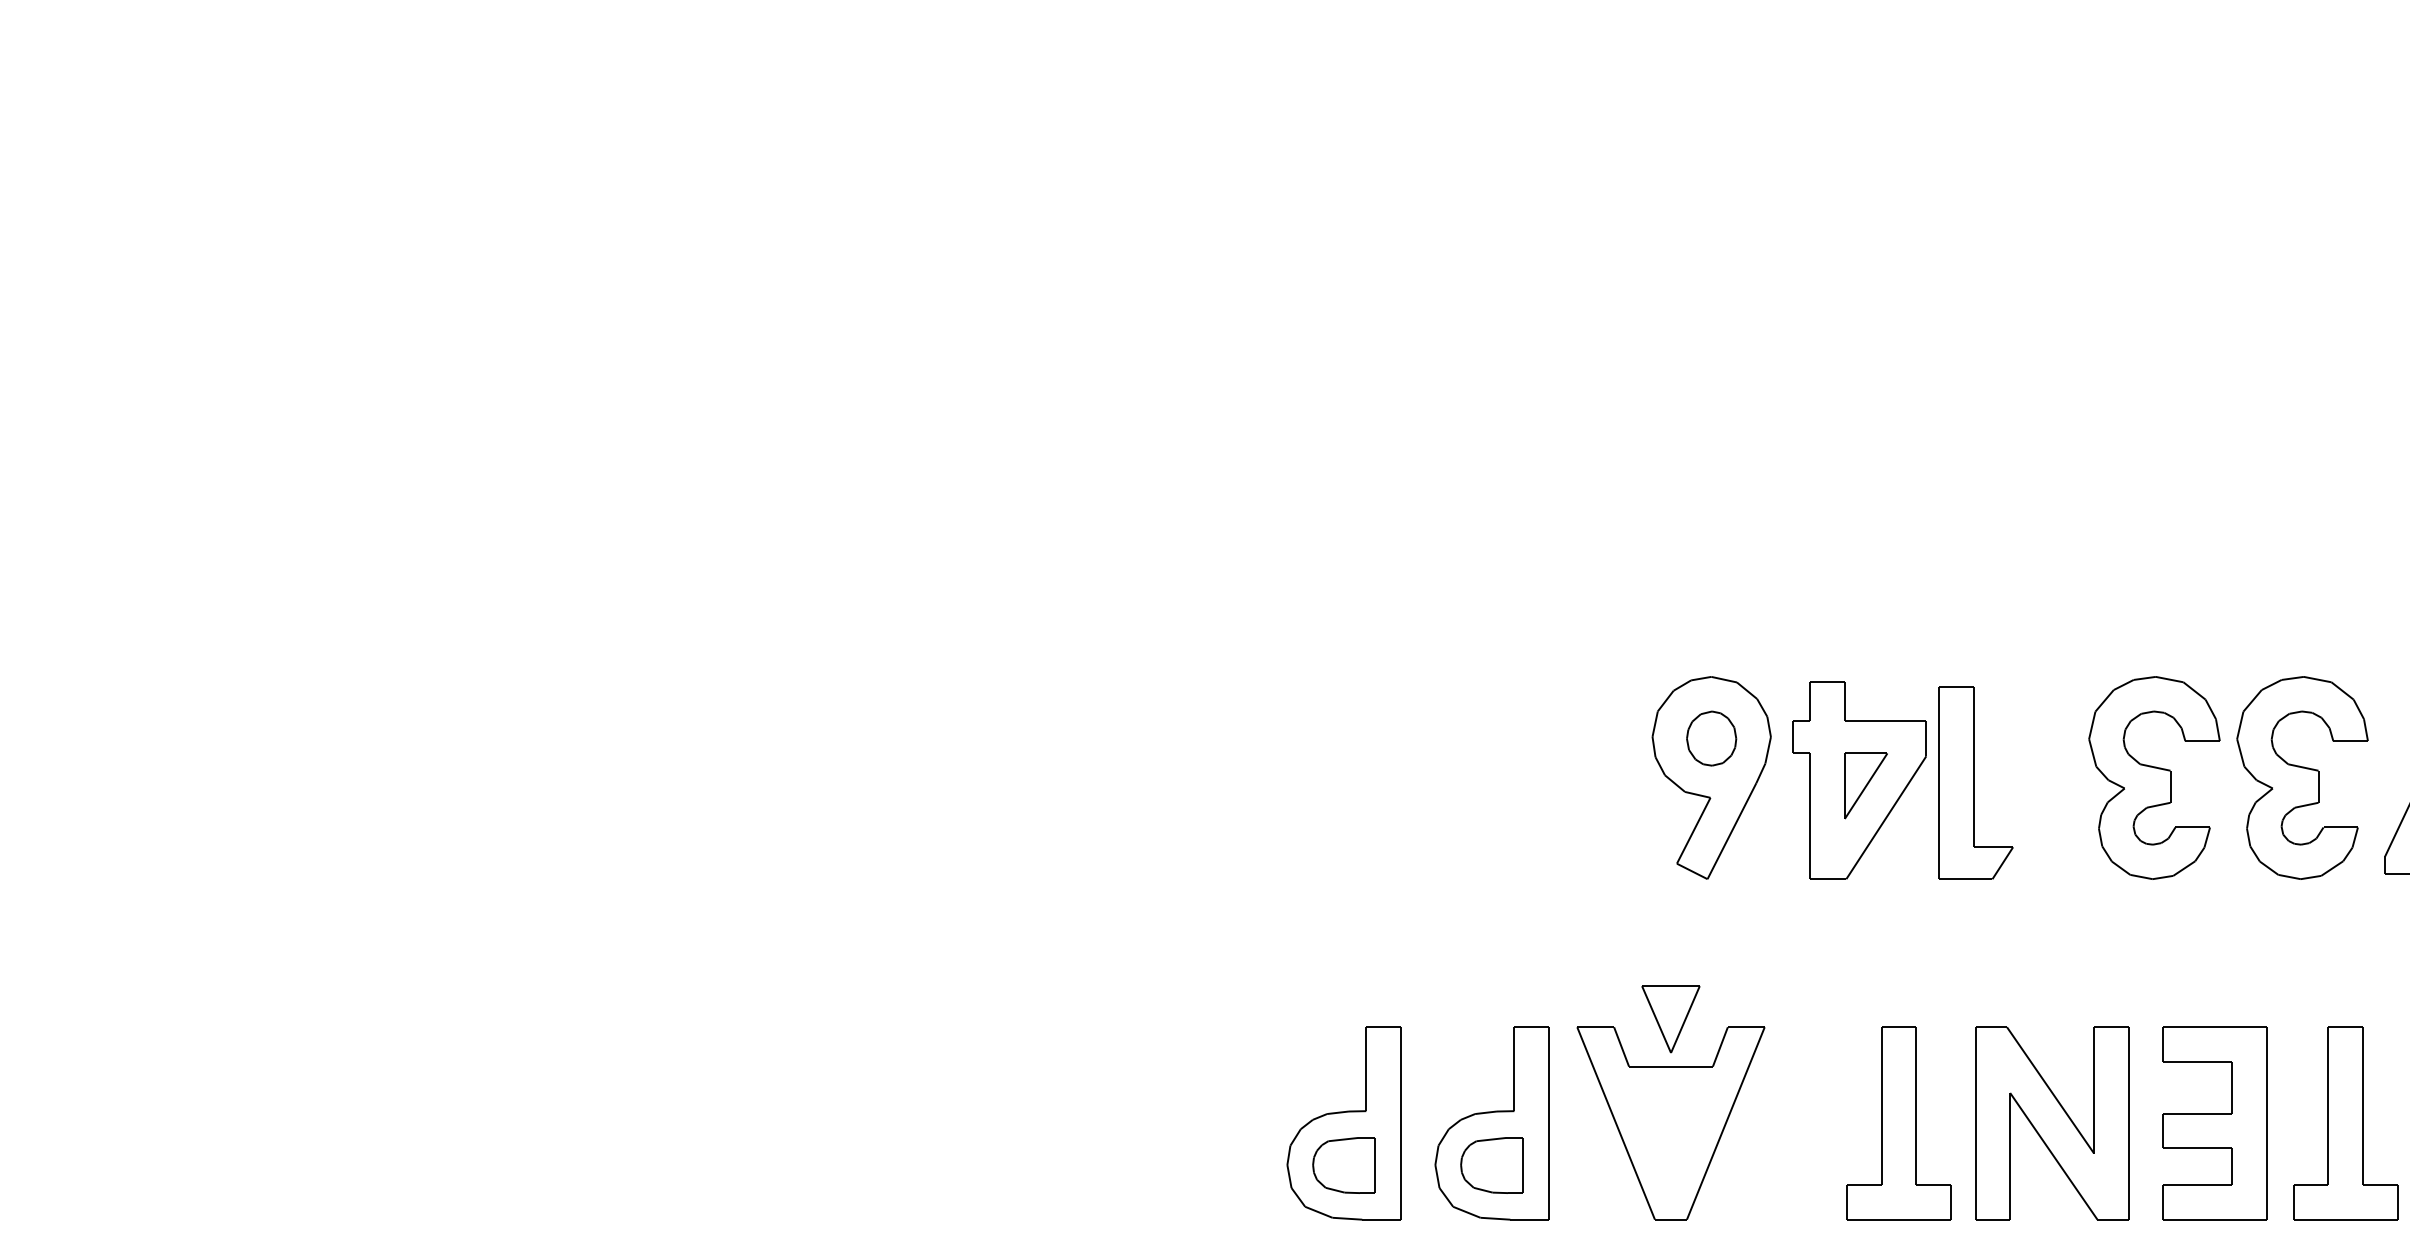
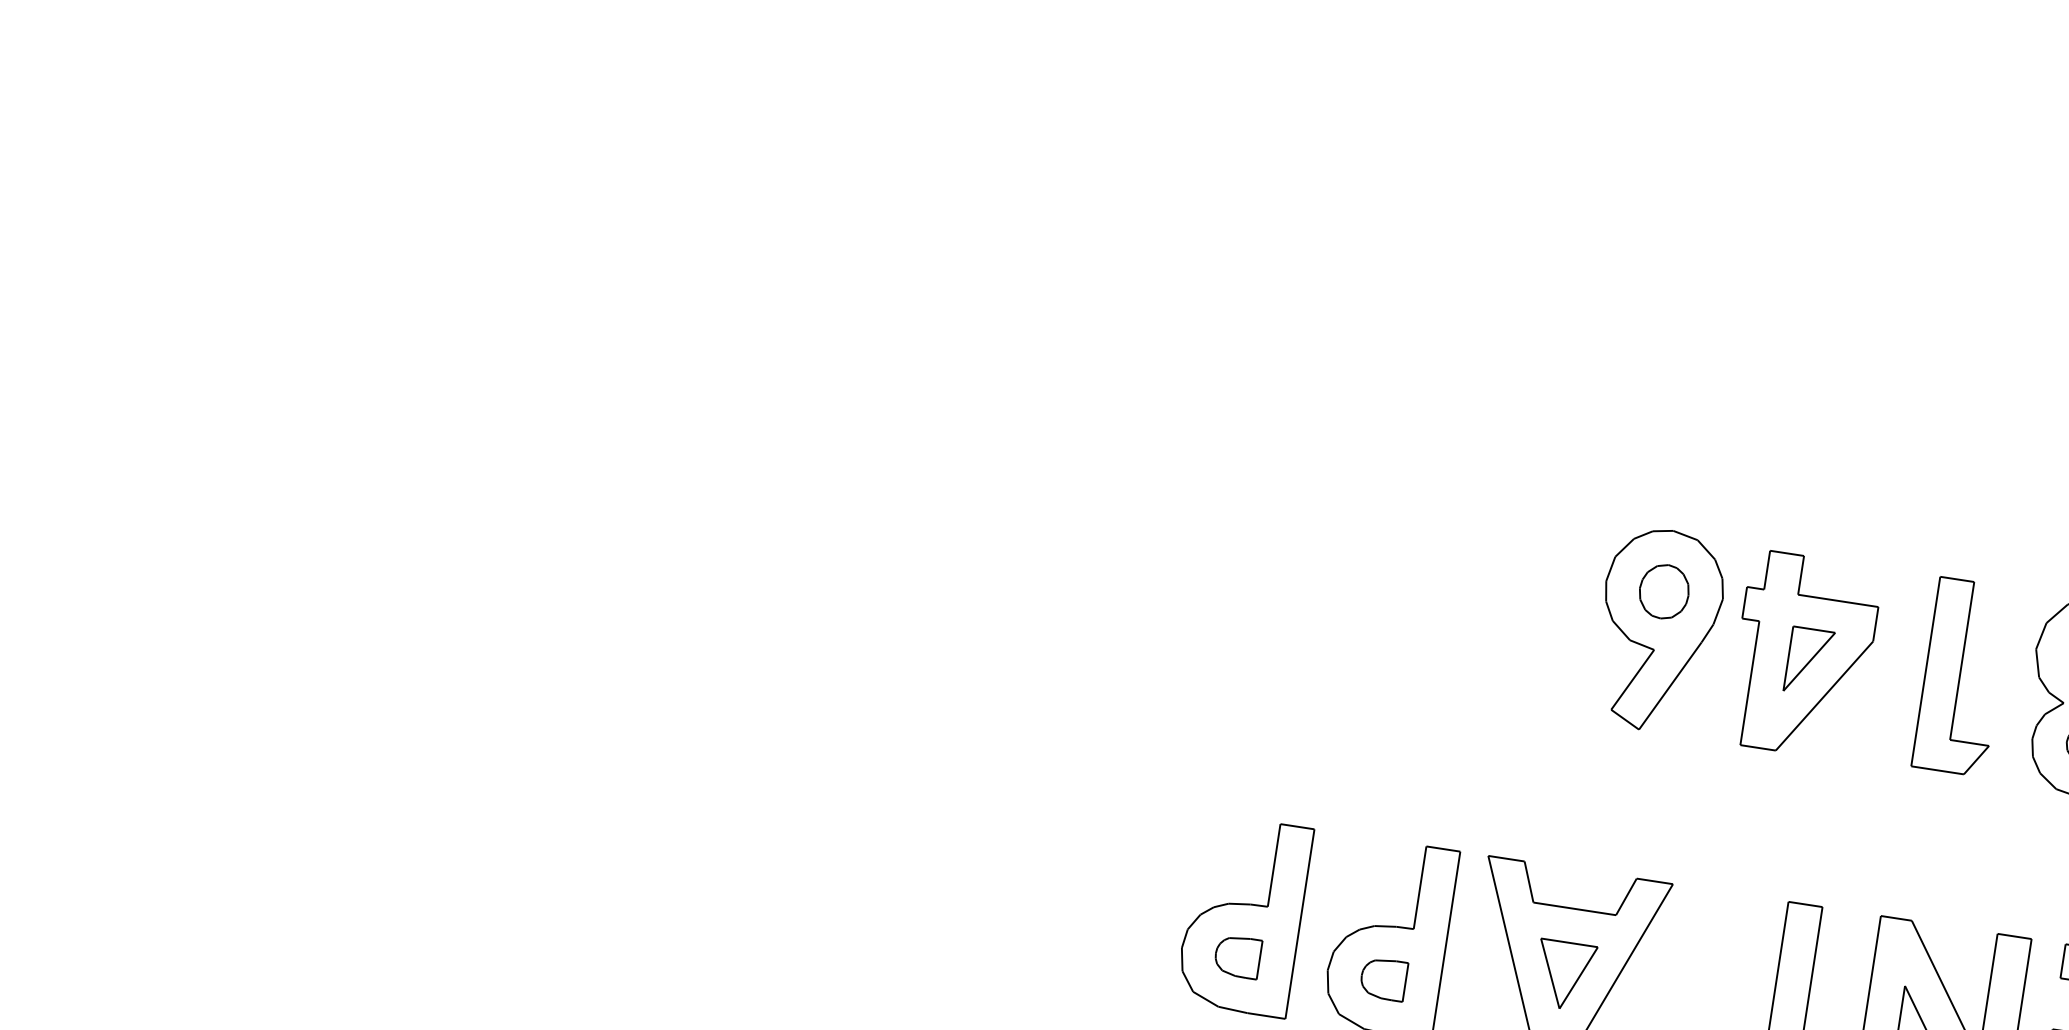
part: (1975, 782) -> (1961, 676), moved
part: (1670, 1019) -> (1564, 975), moved
part: (1343, 1164) -> (1237, 955), size x0.71
part: (1491, 1164) -> (1383, 978), size x0.71

